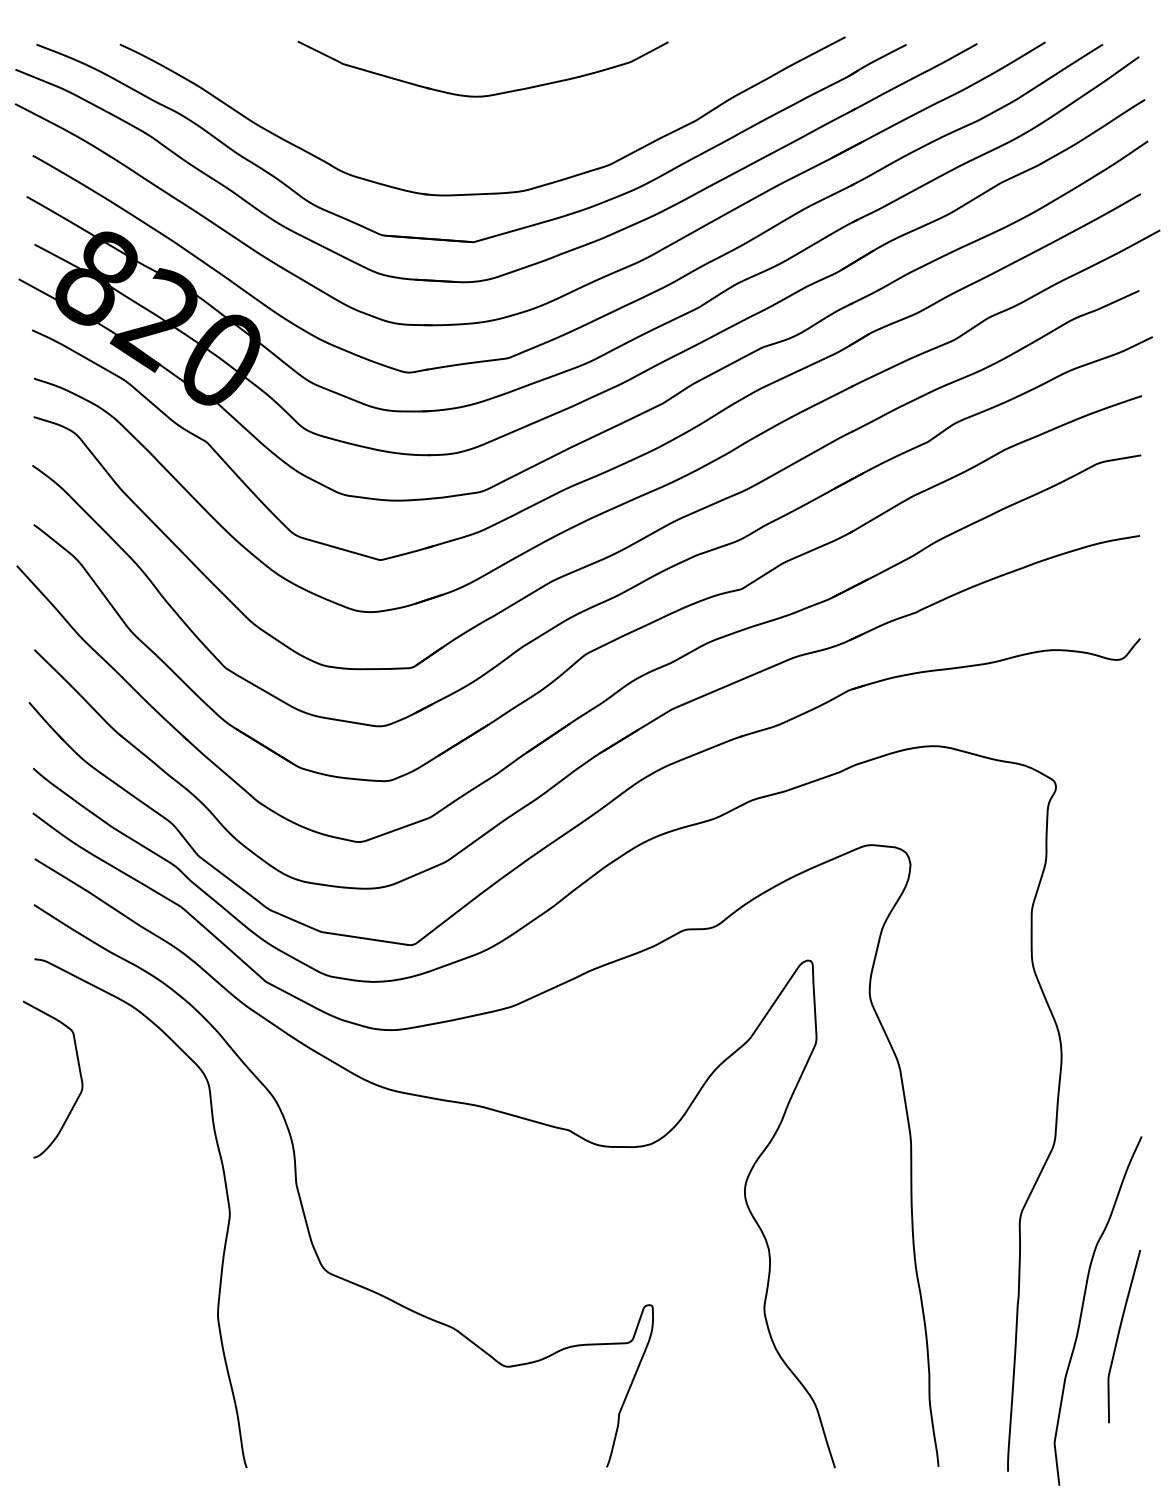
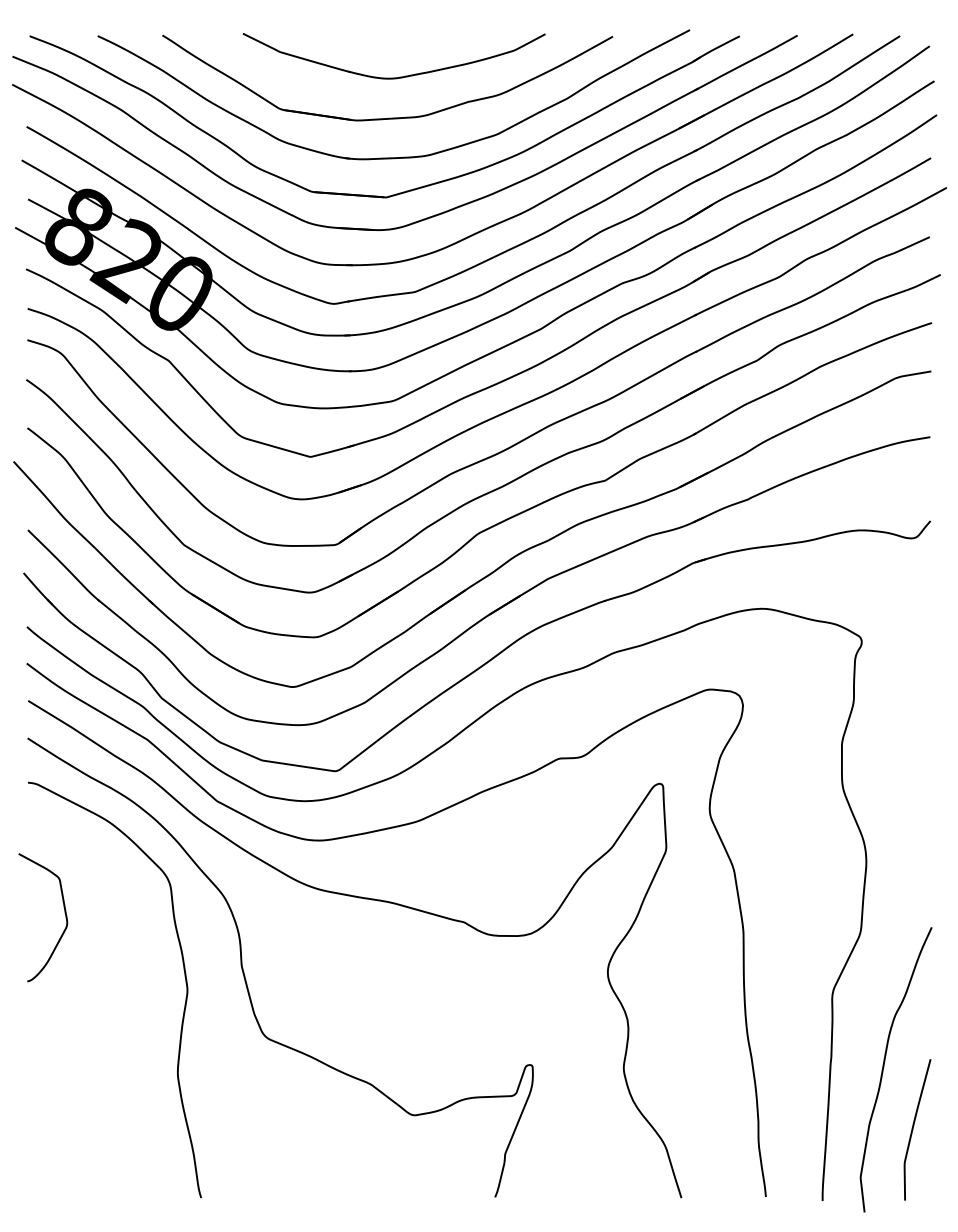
part: (477, 144) -> (389, 117), added
curve: (79, 1074) -> (64, 913), moved
curve: (1119, 1335) -> (913, 1128), moved

